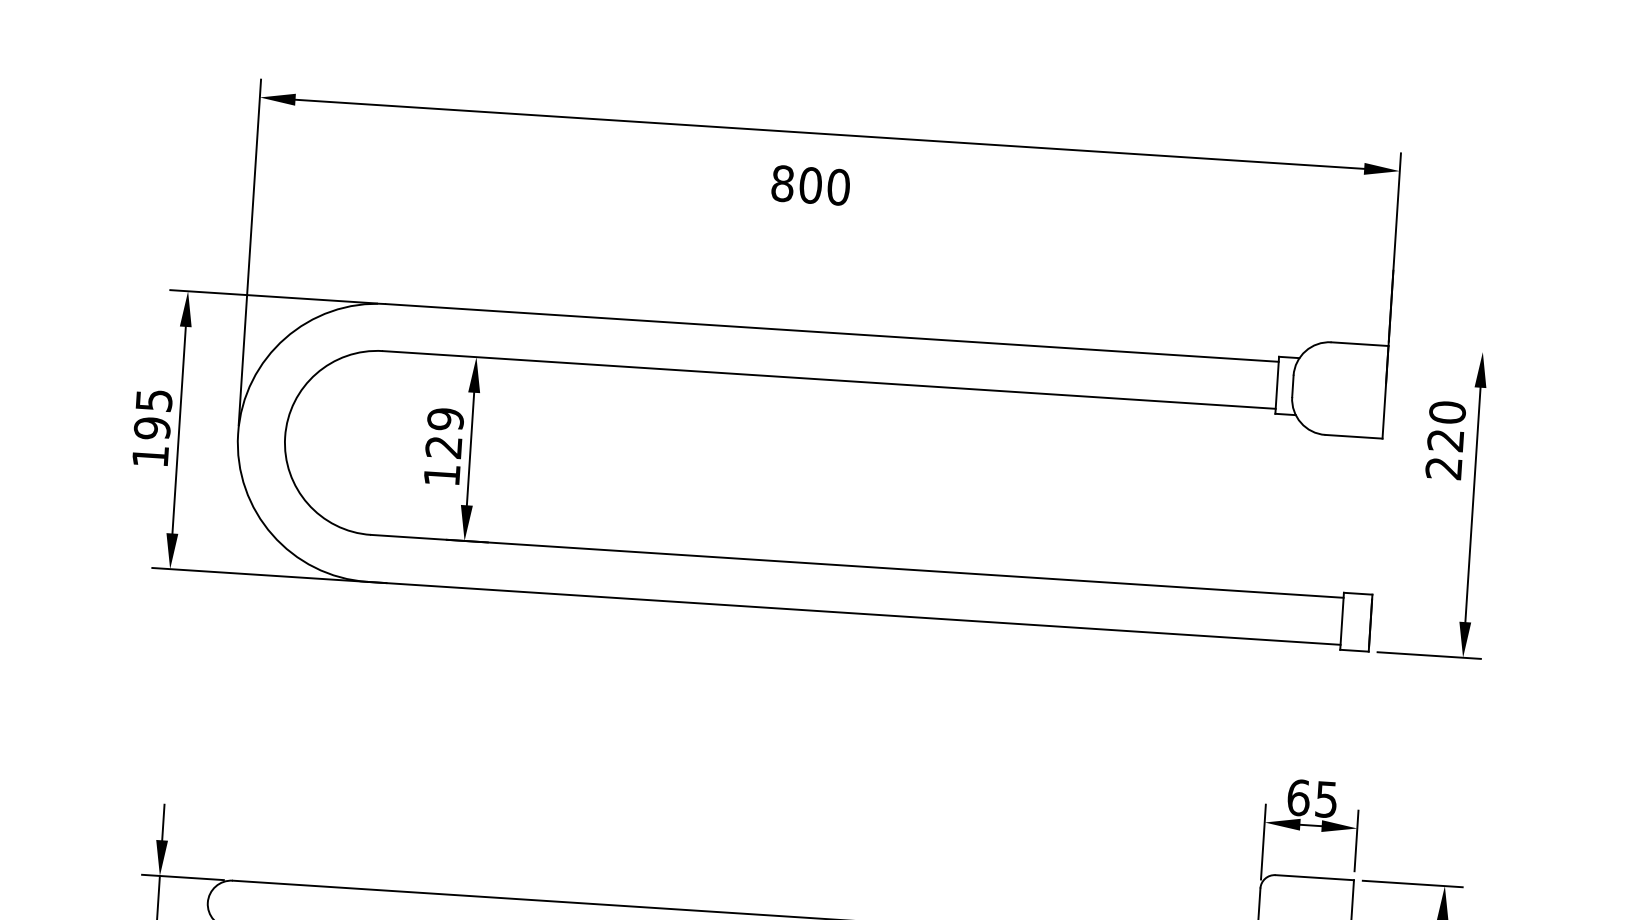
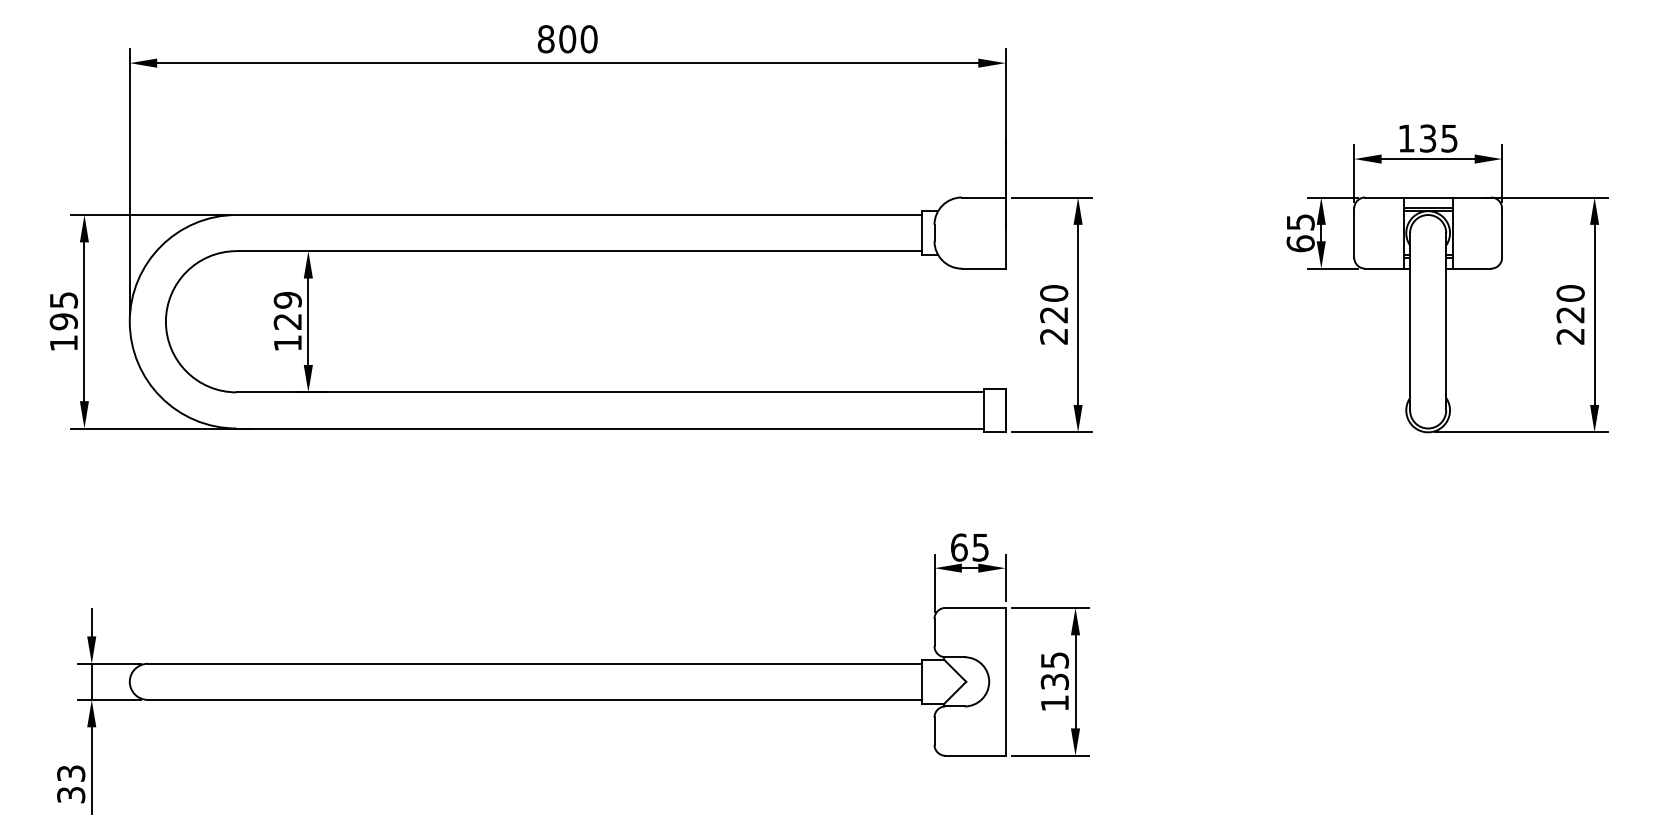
text: (810, 185) -> (567, 39), moved
line: (1448, 349) -> (1051, 197), added
text: (1446, 439) -> (1054, 314), moved

